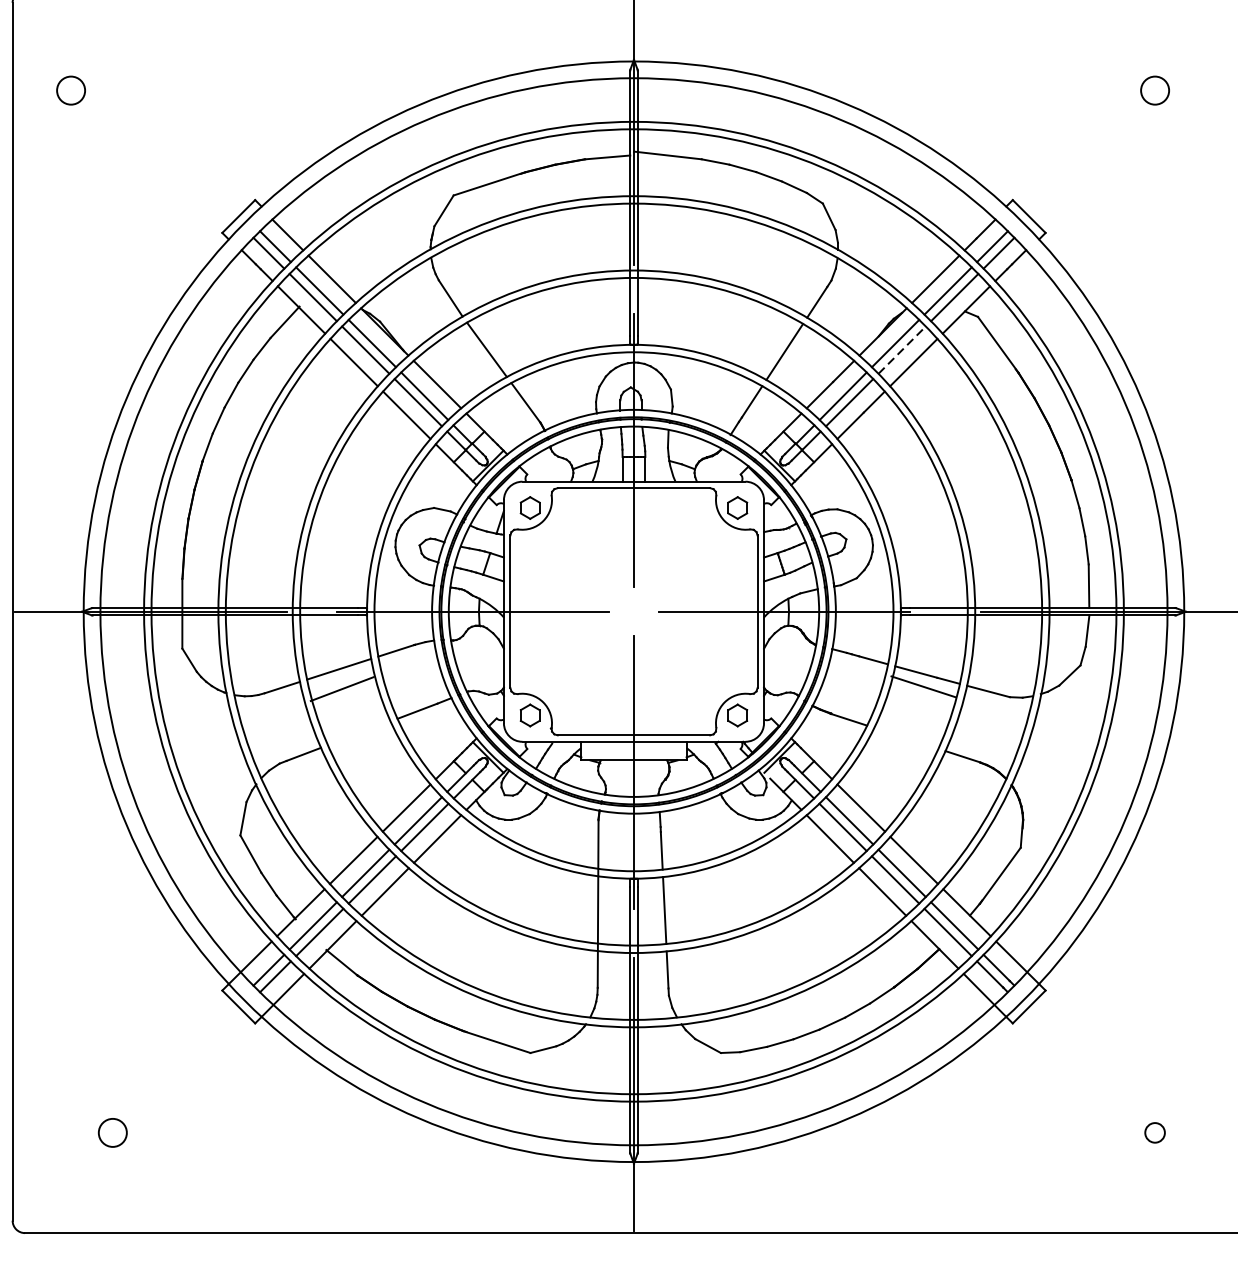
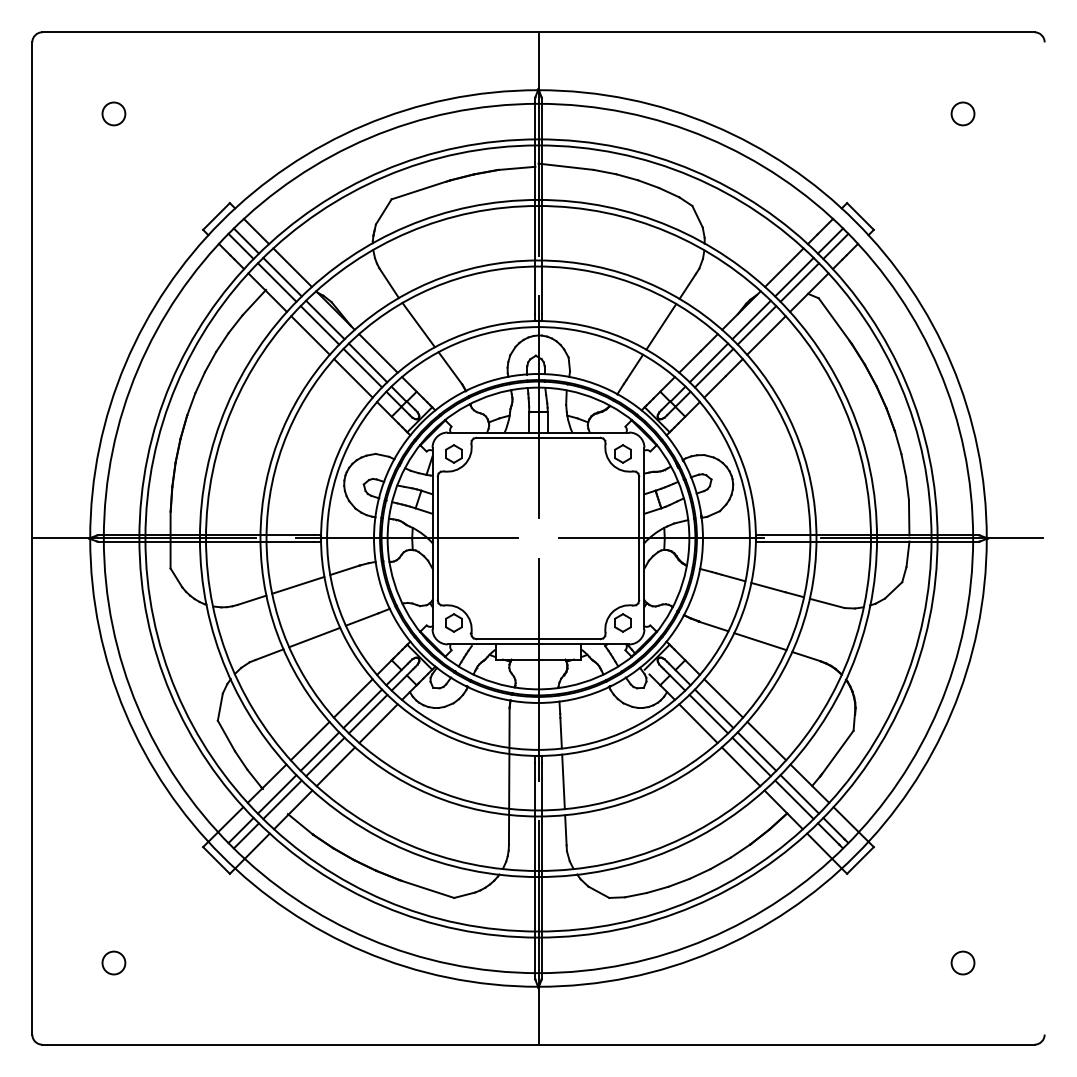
circle: (70, 90) -> (113, 113), moved
line: (902, 350) -> (757, 325), dashed -> solid
line: (923, 686) -> (760, 641), moved
line: (341, 689) -> (314, 637), moved
circle: (1154, 1132) -> (962, 962), size x1.43

